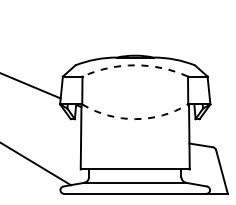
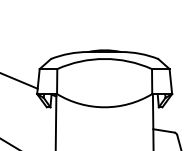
arc: (135, 65) -> (104, 59), dashed -> solid
arc: (135, 119) -> (104, 107), dashed -> solid

